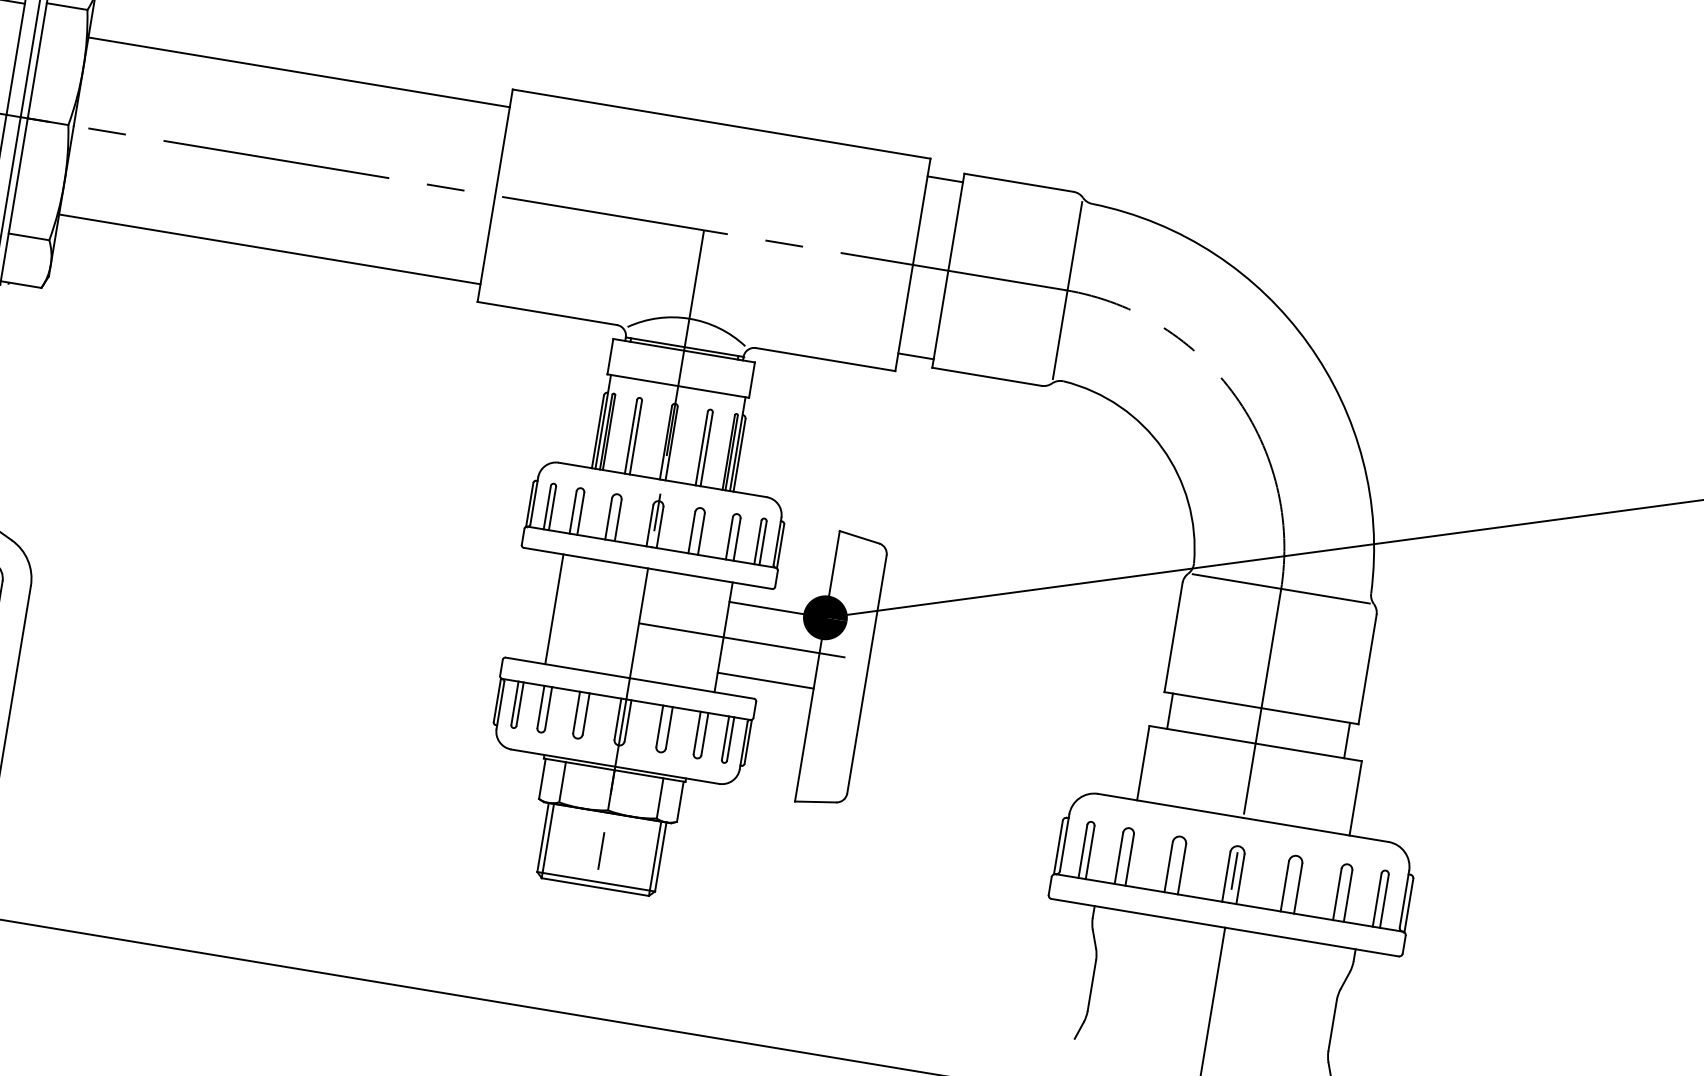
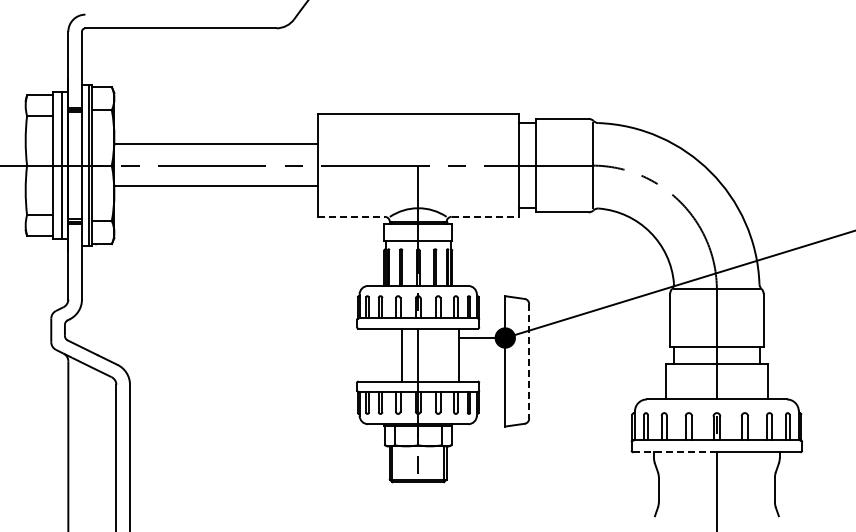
line: (298, 71) -> (215, 143), moved
line: (268, 249) -> (215, 186), moved
line: (548, 312) -> (351, 216), solid -> dashed
line: (826, 358) -> (485, 216), solid -> dashed
line: (554, 608) -> (402, 354), moved
line: (741, 641) -> (467, 355), removed
line: (867, 674) -> (529, 361), solid -> dashed
line: (766, 681) -> (482, 372), removed
line: (1139, 913) -> (675, 452), solid -> dashed

